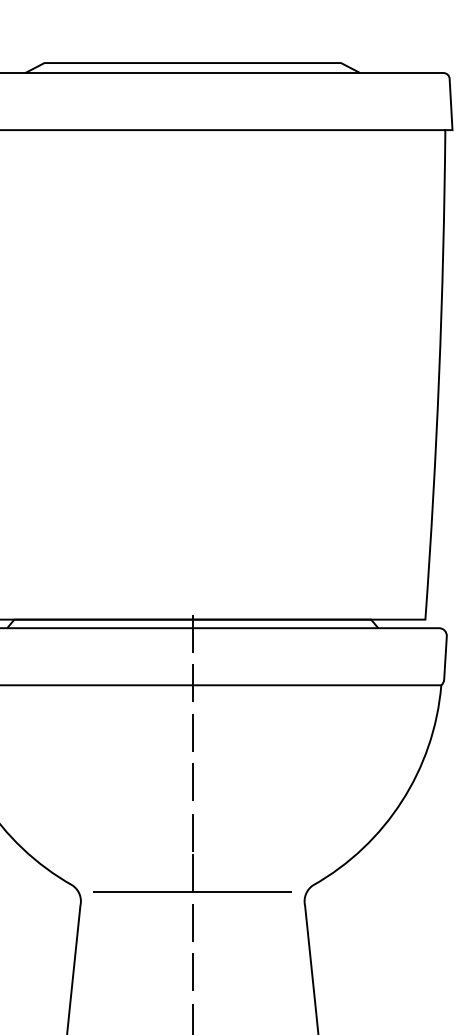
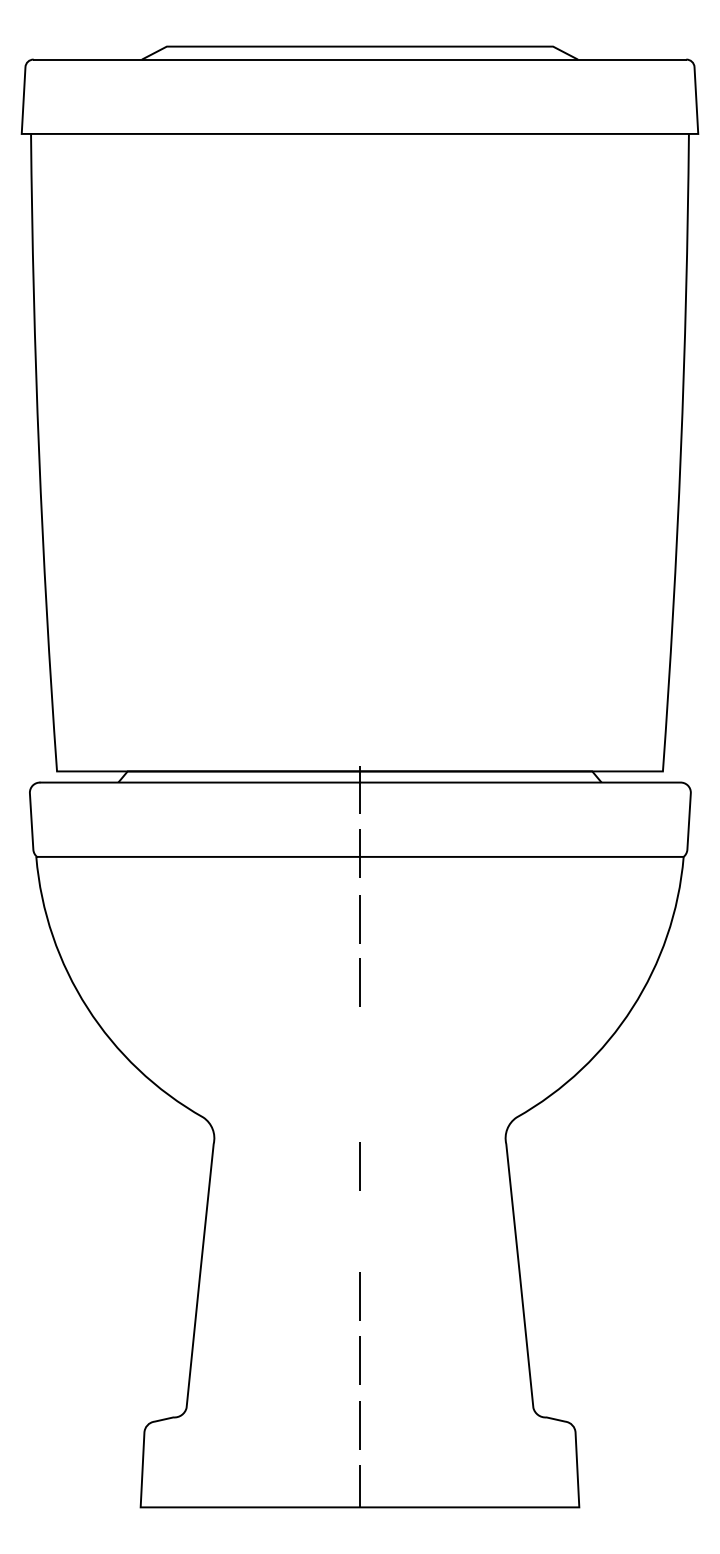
part: (192, 853) -> (359, 1075), removed
line: (192, 972) -> (359, 1230), removed

